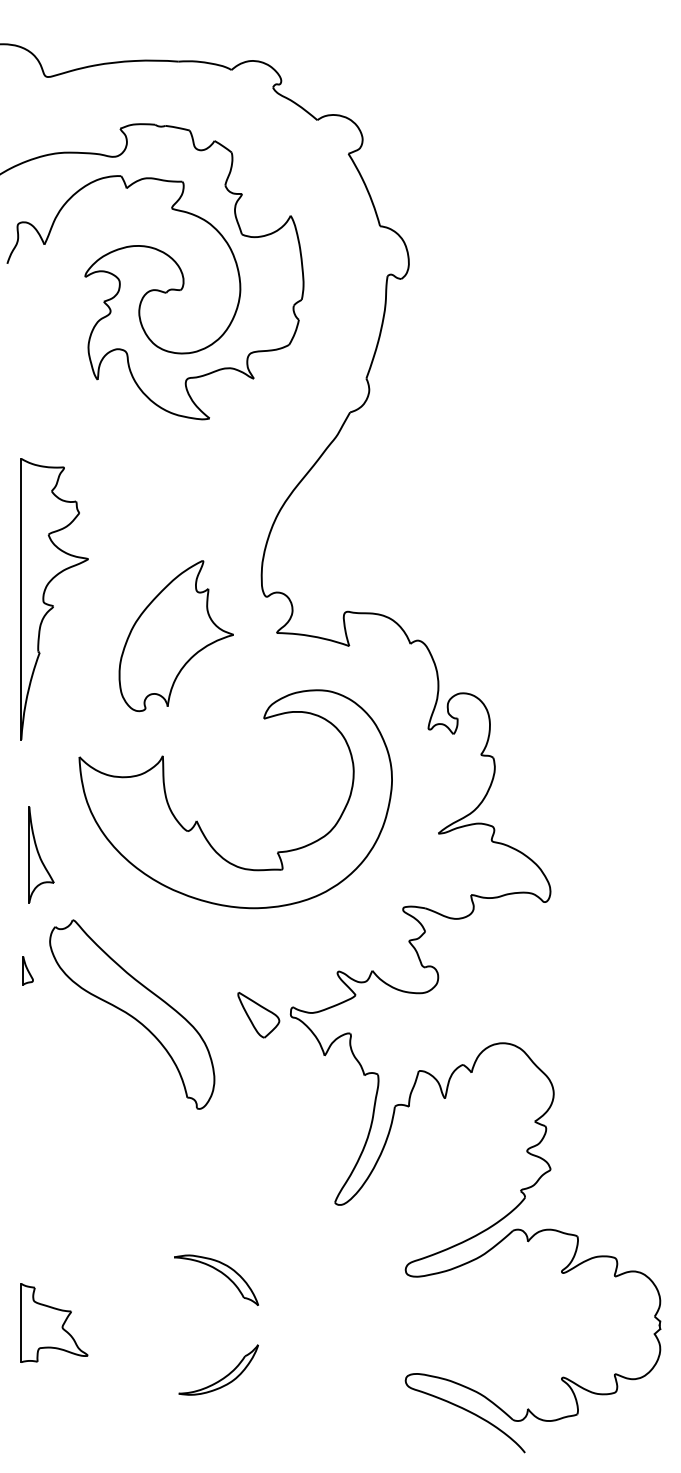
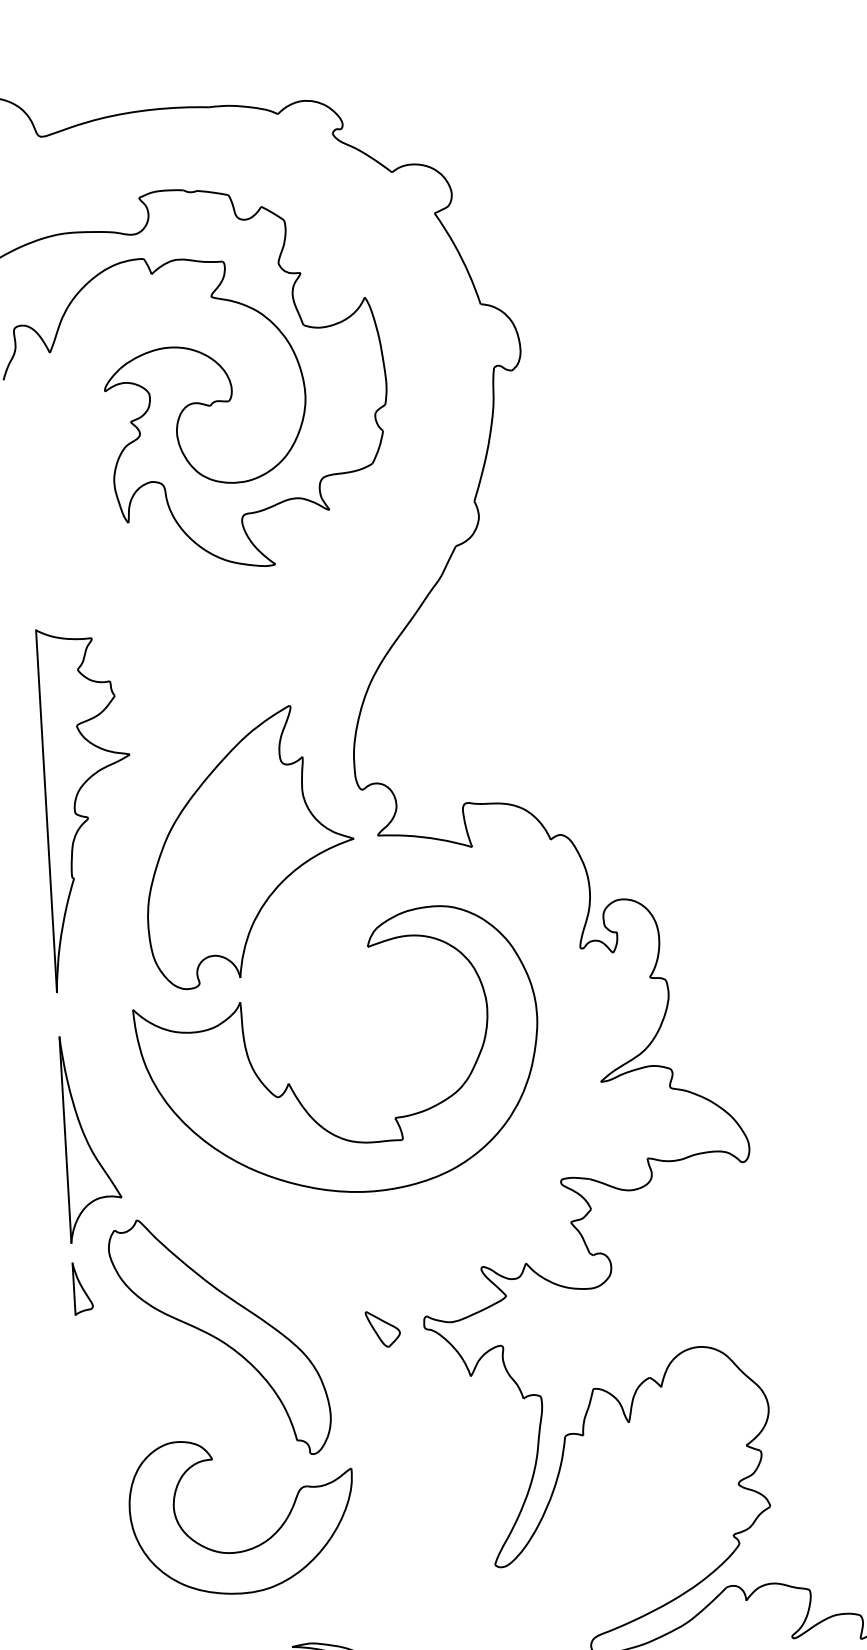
part: (176, 635) -> (248, 846), size x1.43
part: (41, 854) -> (91, 1138), size x1.67
part: (27, 970) -> (81, 1288), size x1.43
part: (258, 1015) -> (382, 1329), size x0.62
part: (149, 1177) -> (254, 1546), added

